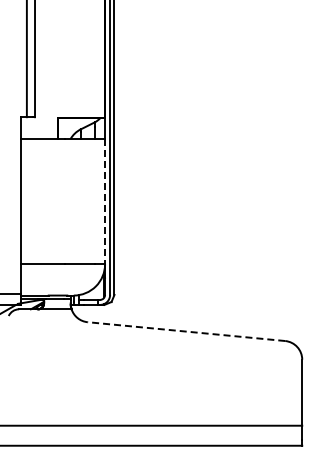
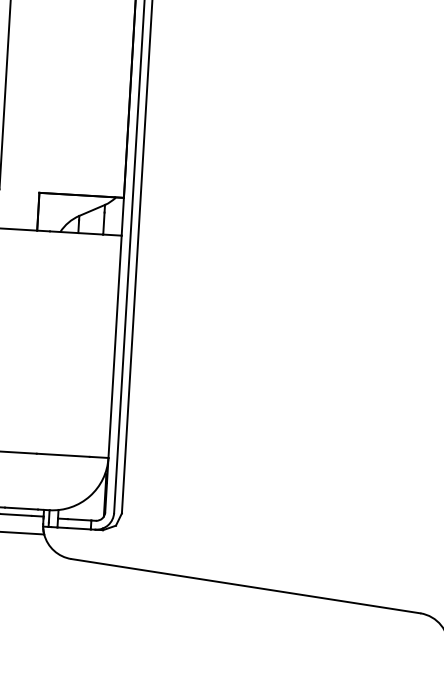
line: (105, 201) -> (115, 346), dashed -> solid
line: (185, 331) -> (244, 585), dashed -> solid

